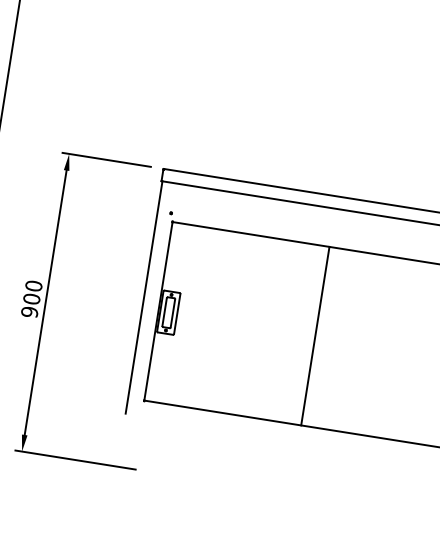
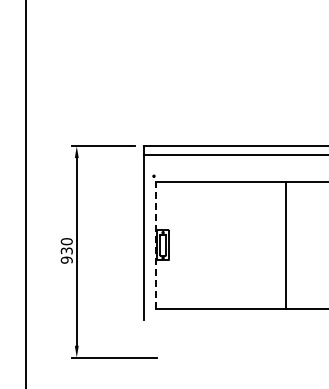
text: (31, 298) -> (66, 250), 900 -> 930
line: (158, 311) -> (155, 245), solid -> dashed
line: (315, 336) -> (286, 245), moved

